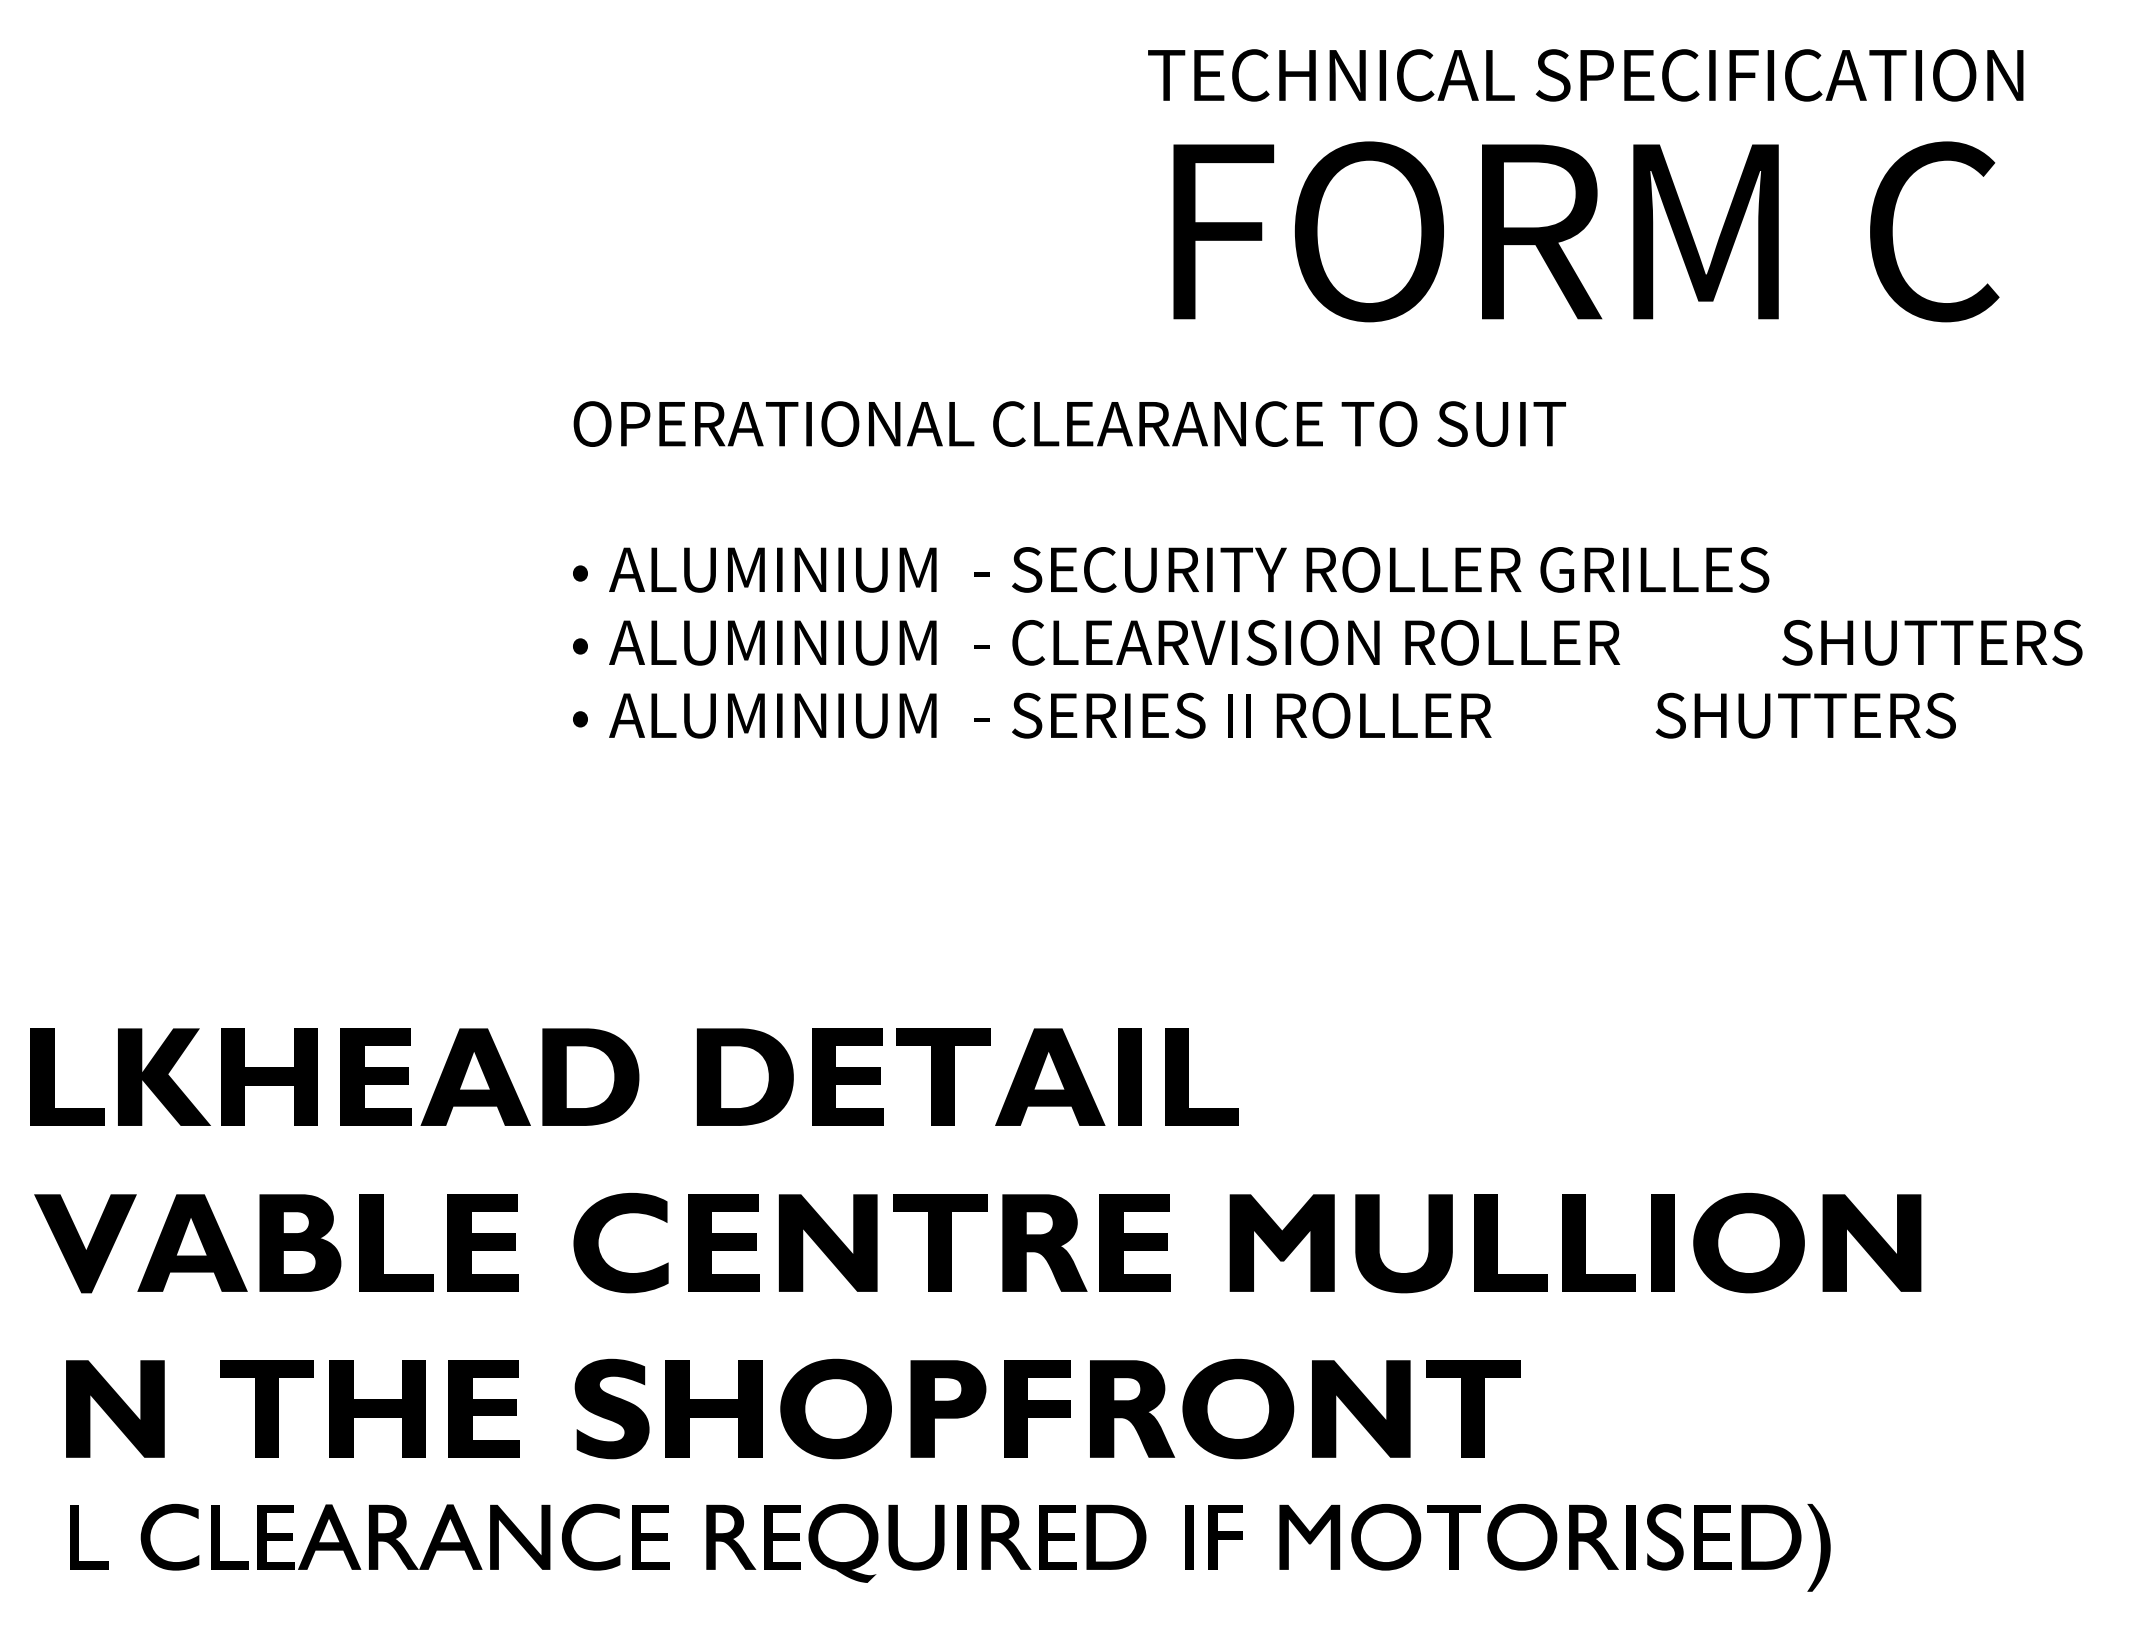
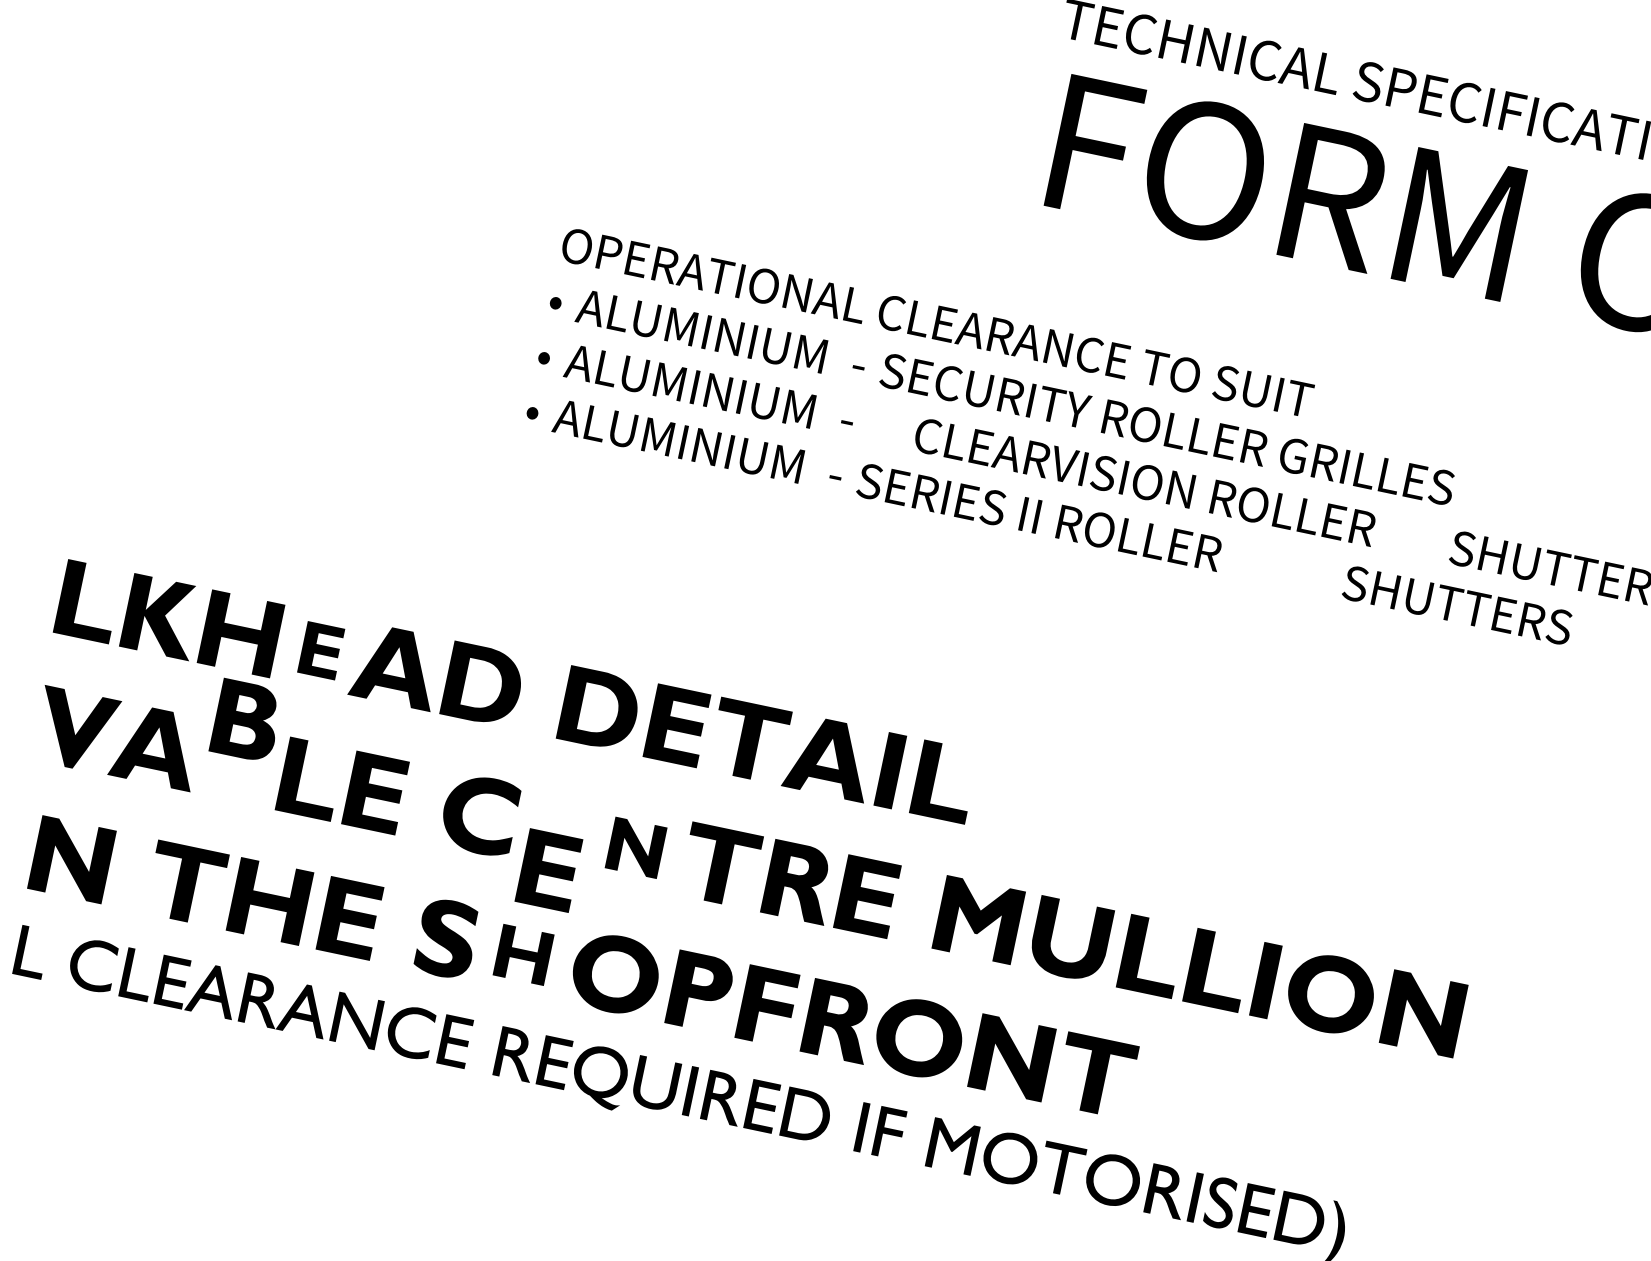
text: (1069, 423) -> (937, 322), moved
text: (1316, 642) -> (1145, 481), moved
part: (375, 1076) -> (321, 650), size x0.7
part: (300, 1242) -> (247, 720), moved
part: (723, 1242) -> (548, 870), moved
part: (827, 1242) -> (635, 847), size x0.7
part: (713, 1408) -> (523, 954), size x0.7

